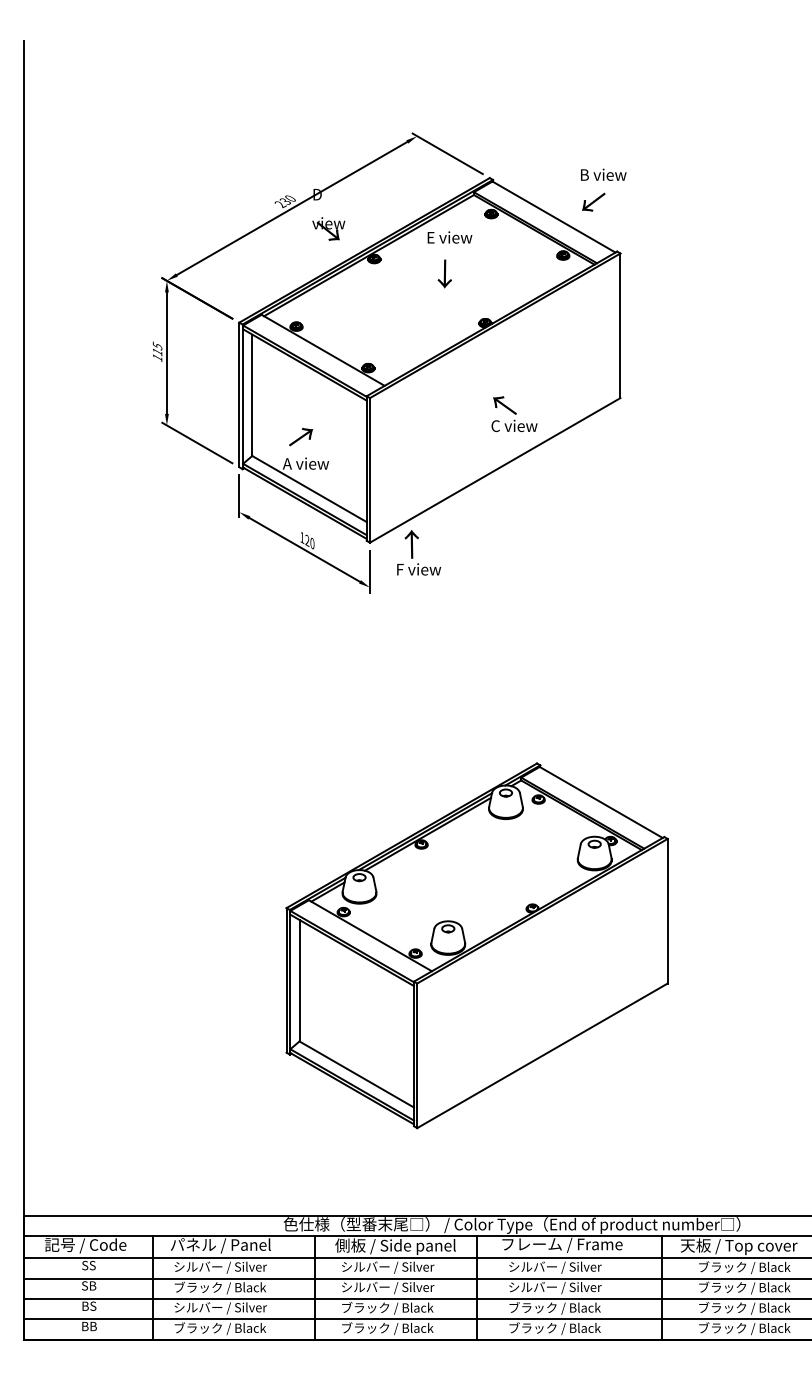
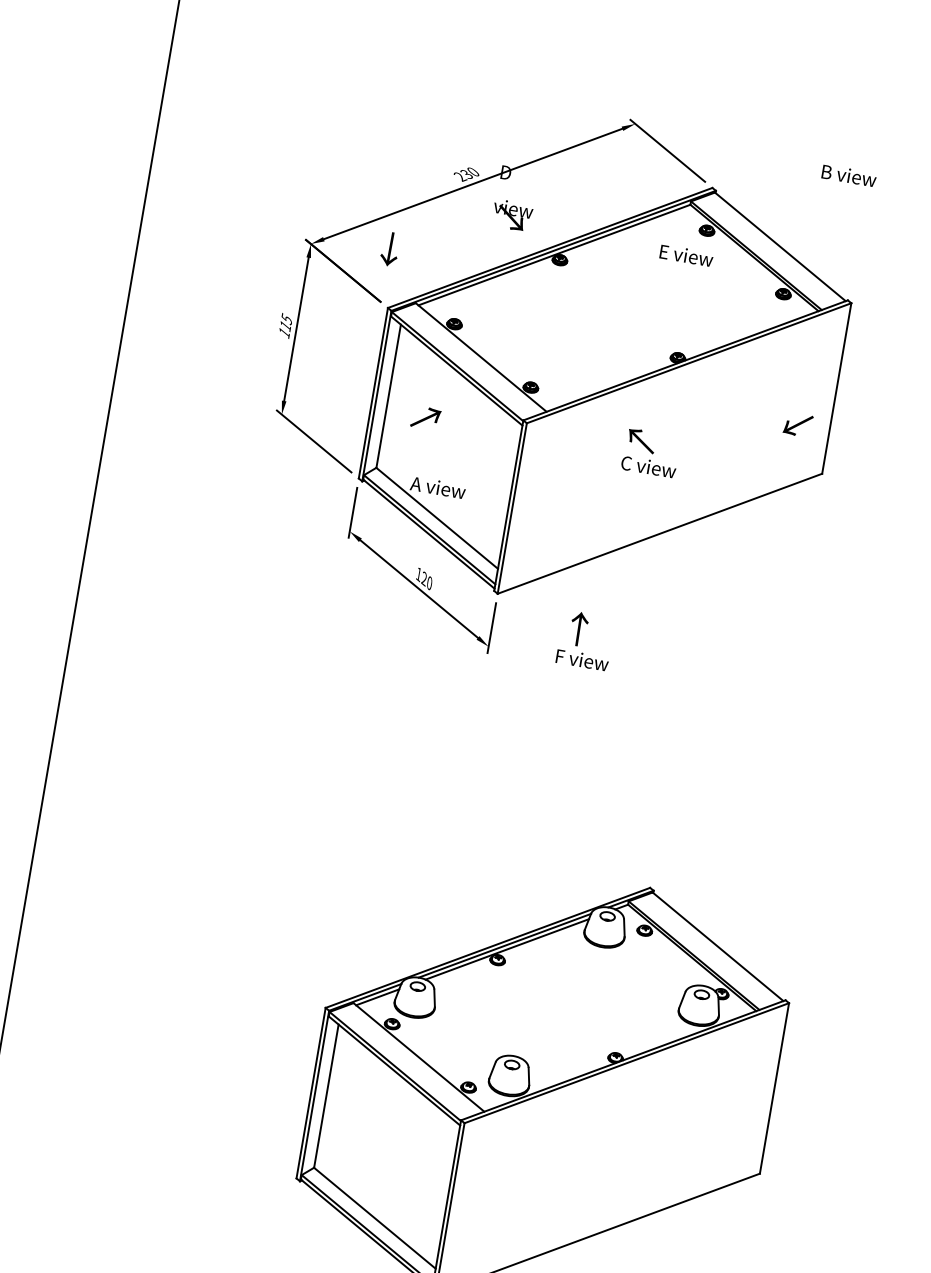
text: (603, 174) -> (849, 175), moved
text: (593, 201) -> (798, 423), moved
text: (449, 237) -> (686, 255), moved
text: (444, 273) -> (389, 248), moved
text: (514, 414) -> (650, 453), moved
text: (301, 436) -> (426, 417), moved
text: (419, 552) -> (586, 640), moved

